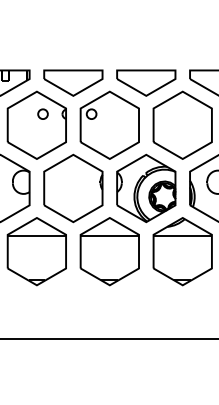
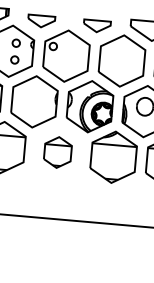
part: (73, 82) -> (41, 21), size x0.6
part: (146, 82) -> (97, 25), size x0.6
curve: (40, 133) -> (13, 57), added
part: (109, 251) -> (57, 152), size x0.6

